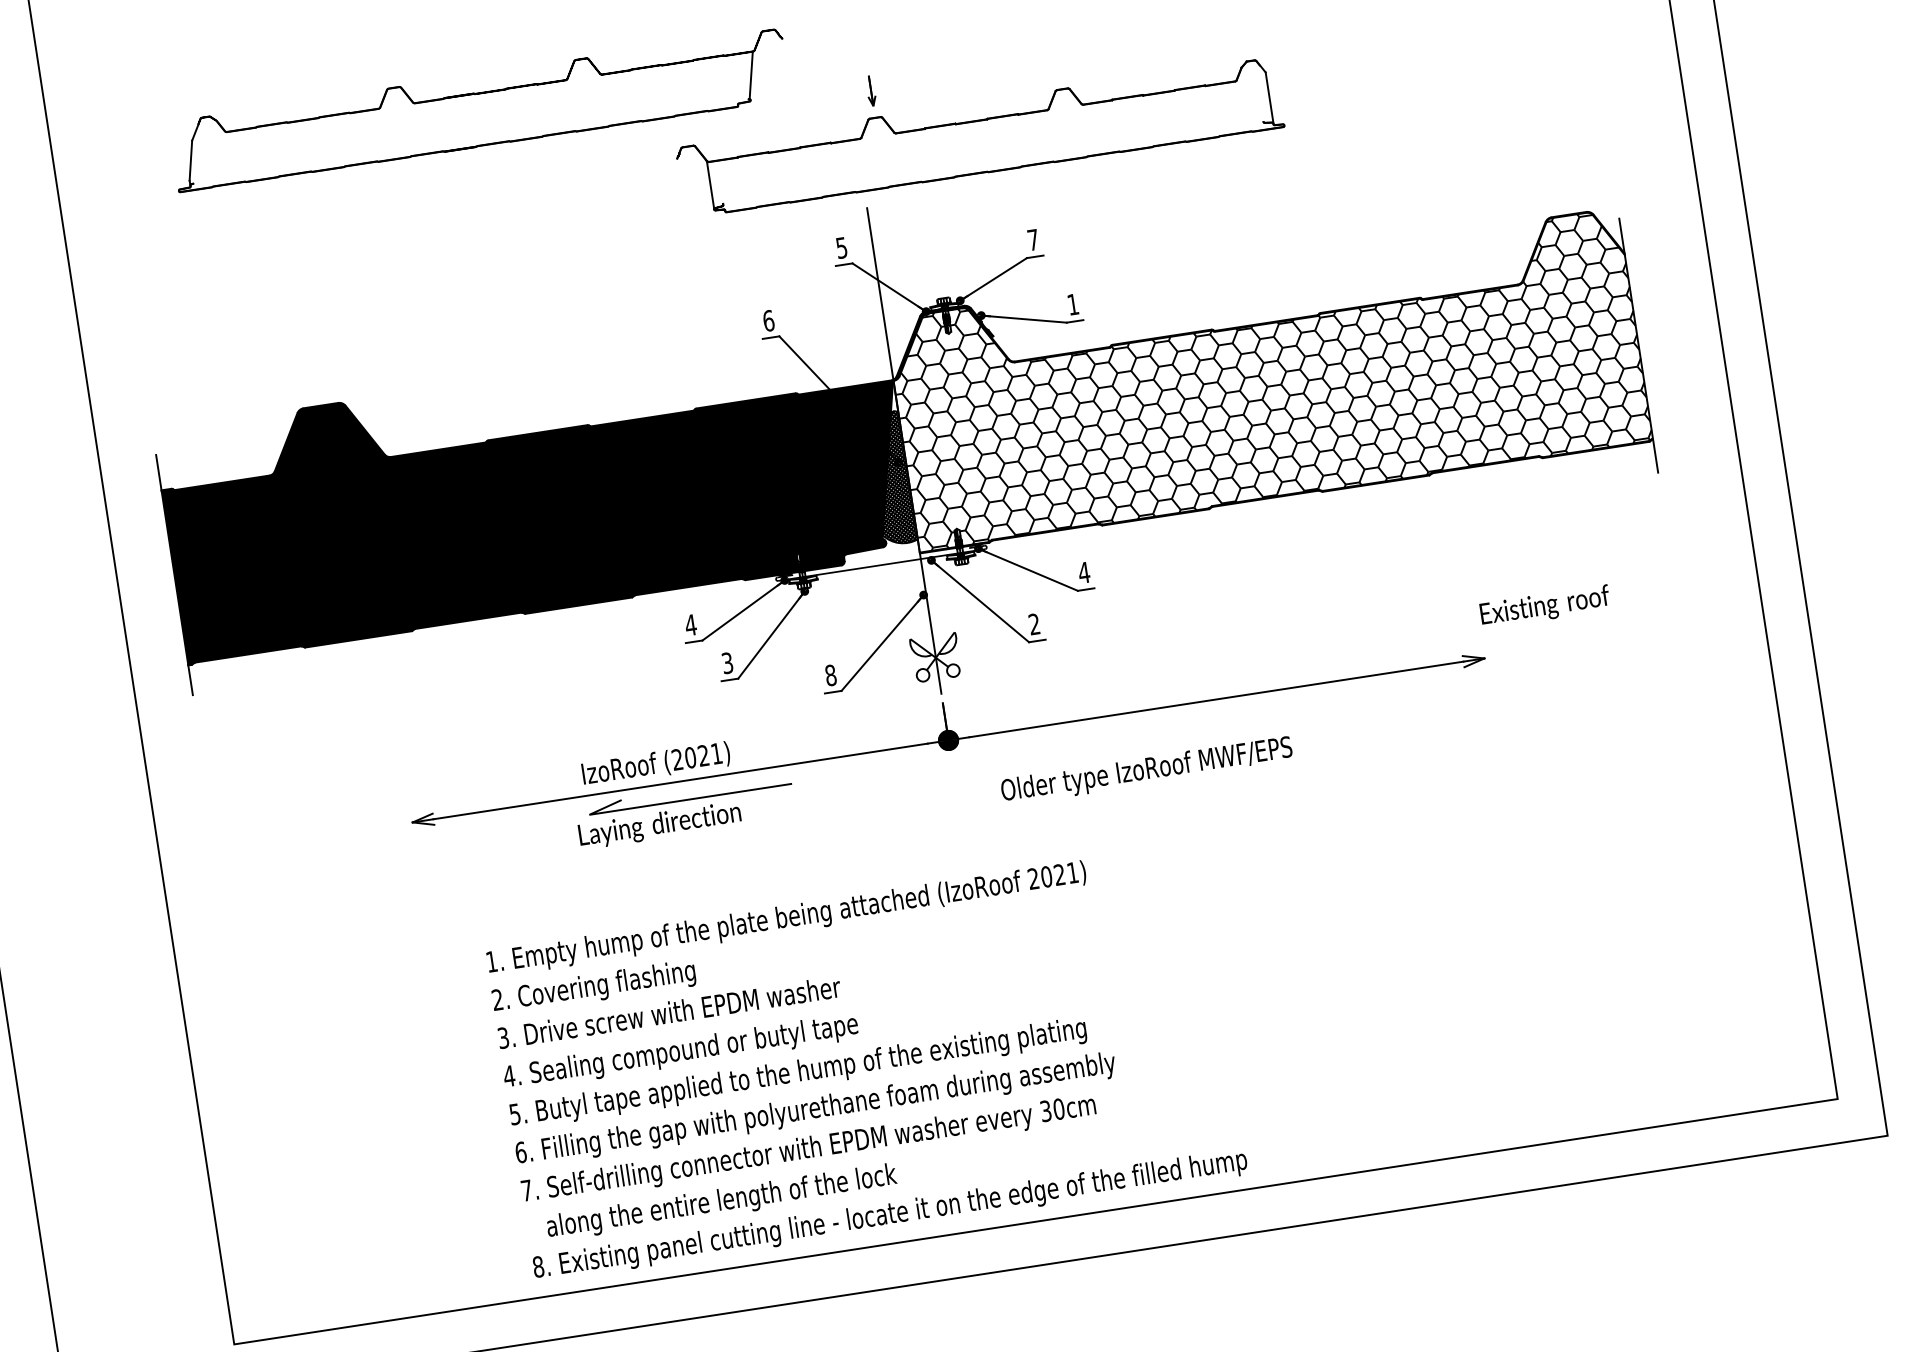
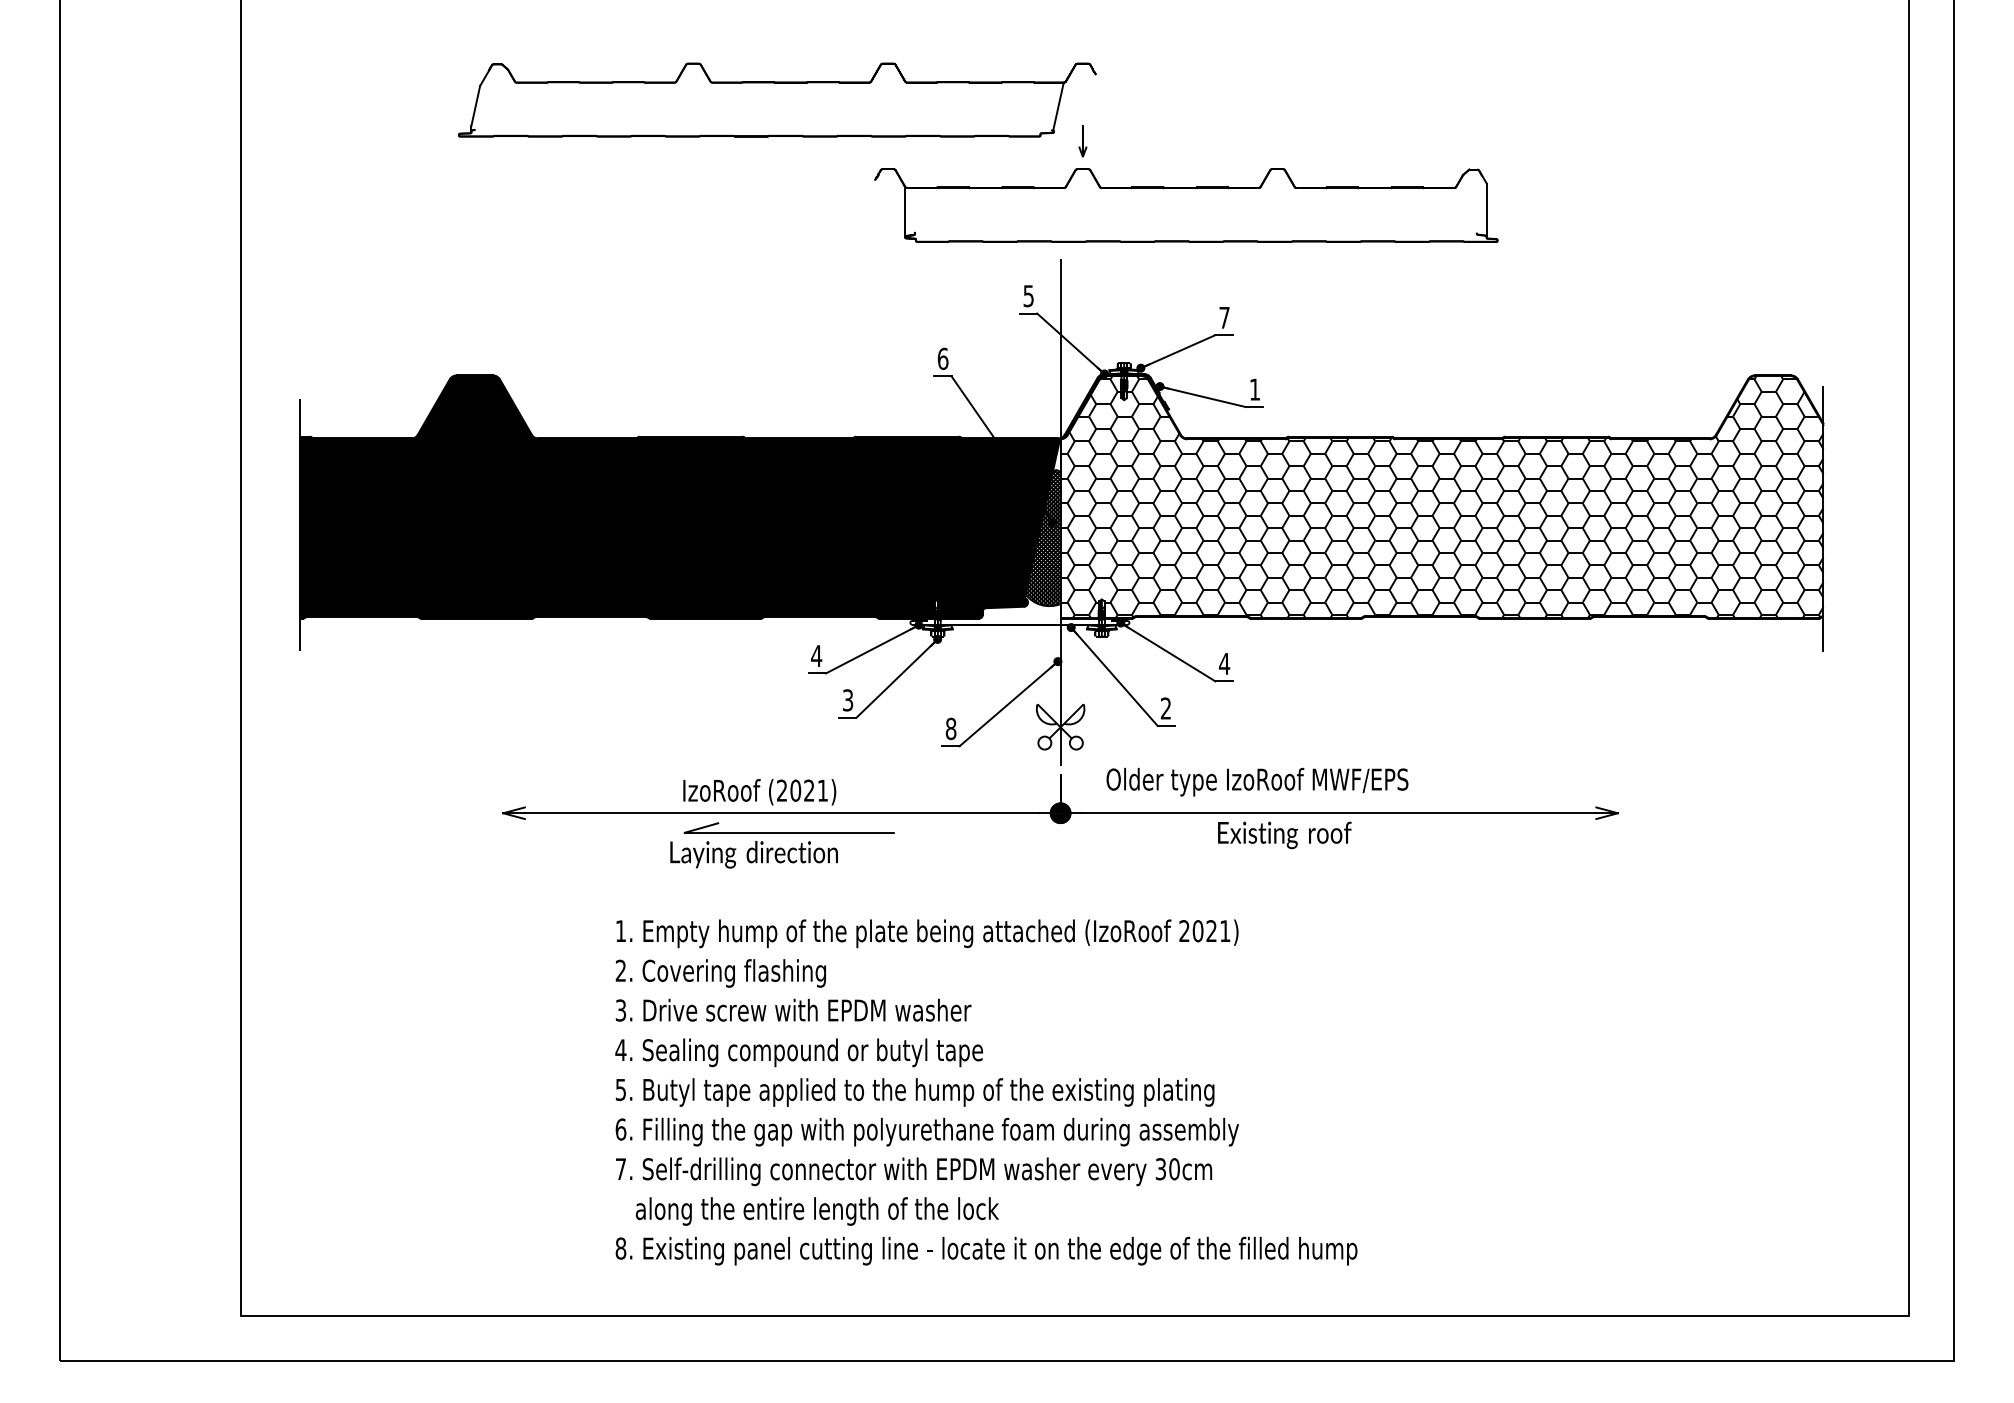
part: (480, 109) -> (777, 99), moved
text: (1544, 607) -> (1284, 835), moved
text: (1146, 770) -> (1257, 781), moved
text: (866, 1063) -> (986, 1092), moved

